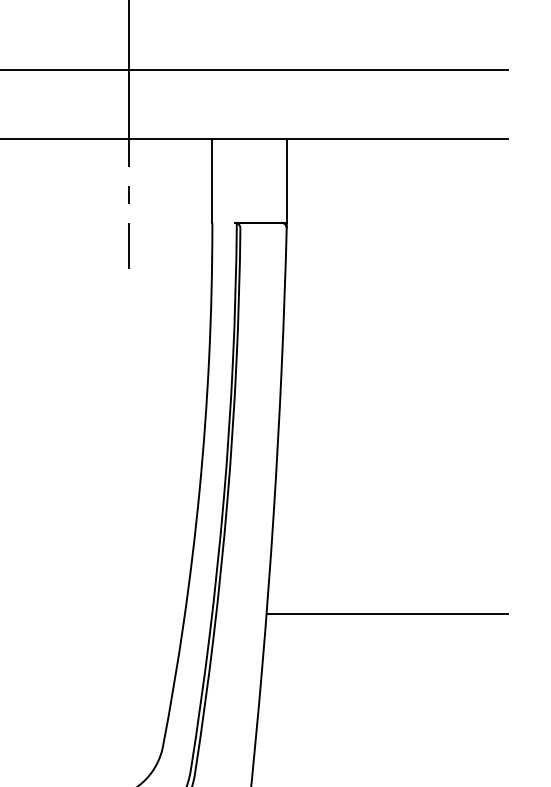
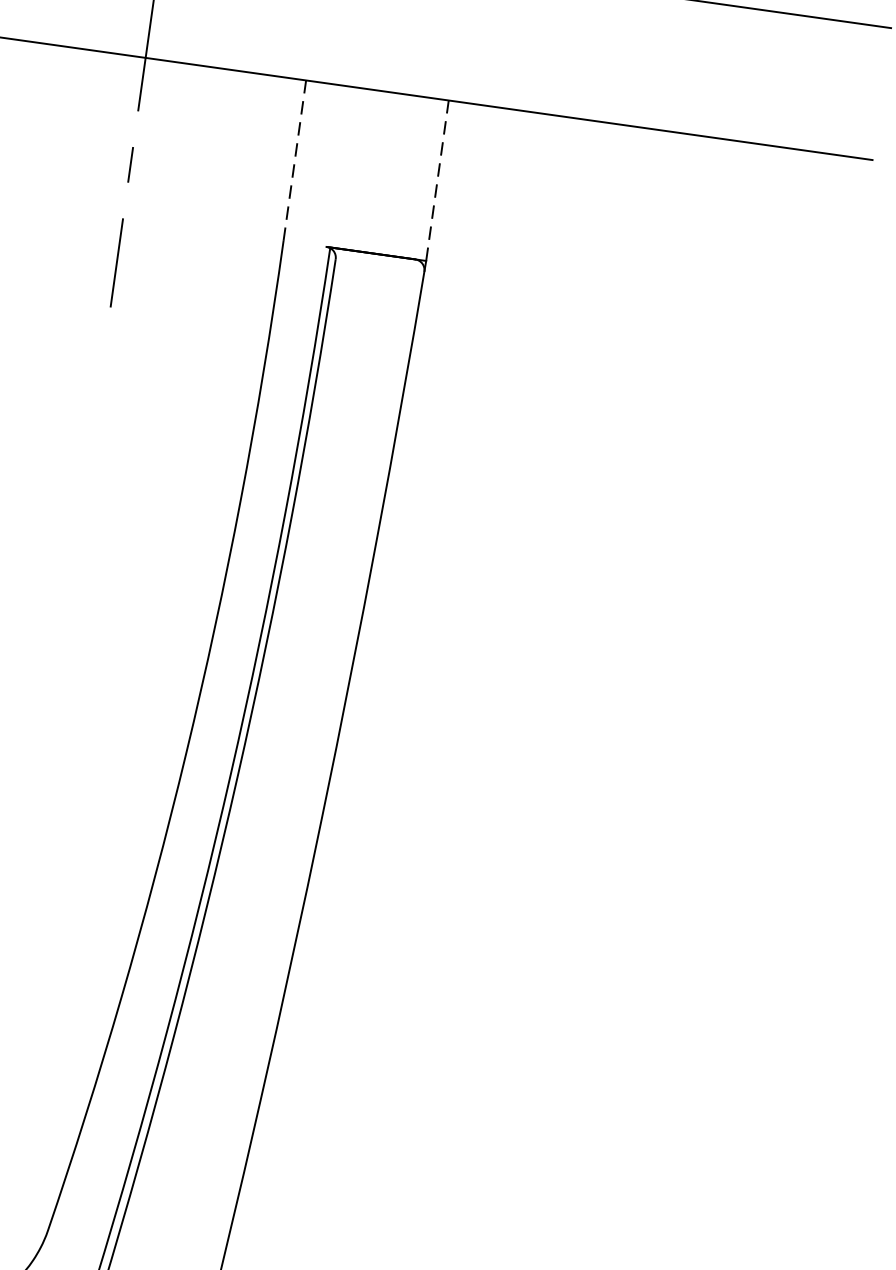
line: (212, 180) -> (295, 160), solid -> dashed
line: (286, 180) -> (436, 179), solid -> dashed
line: (387, 613) -> (513, 1036), removed

